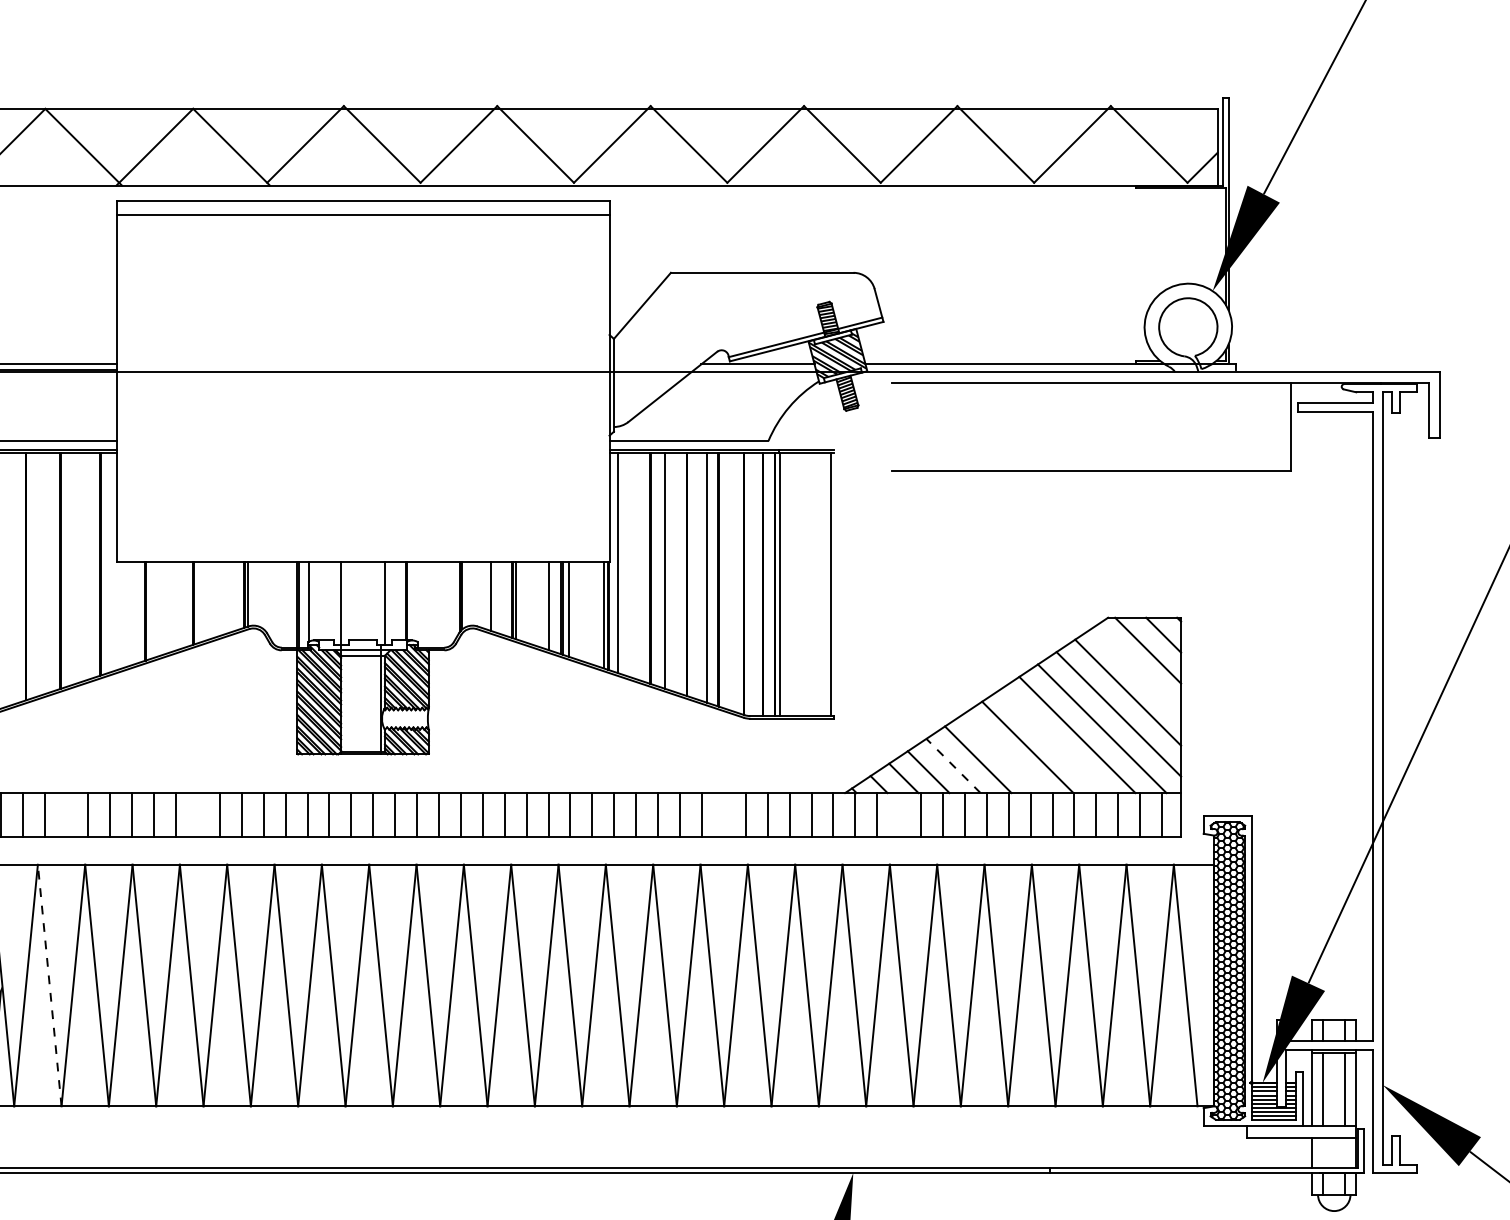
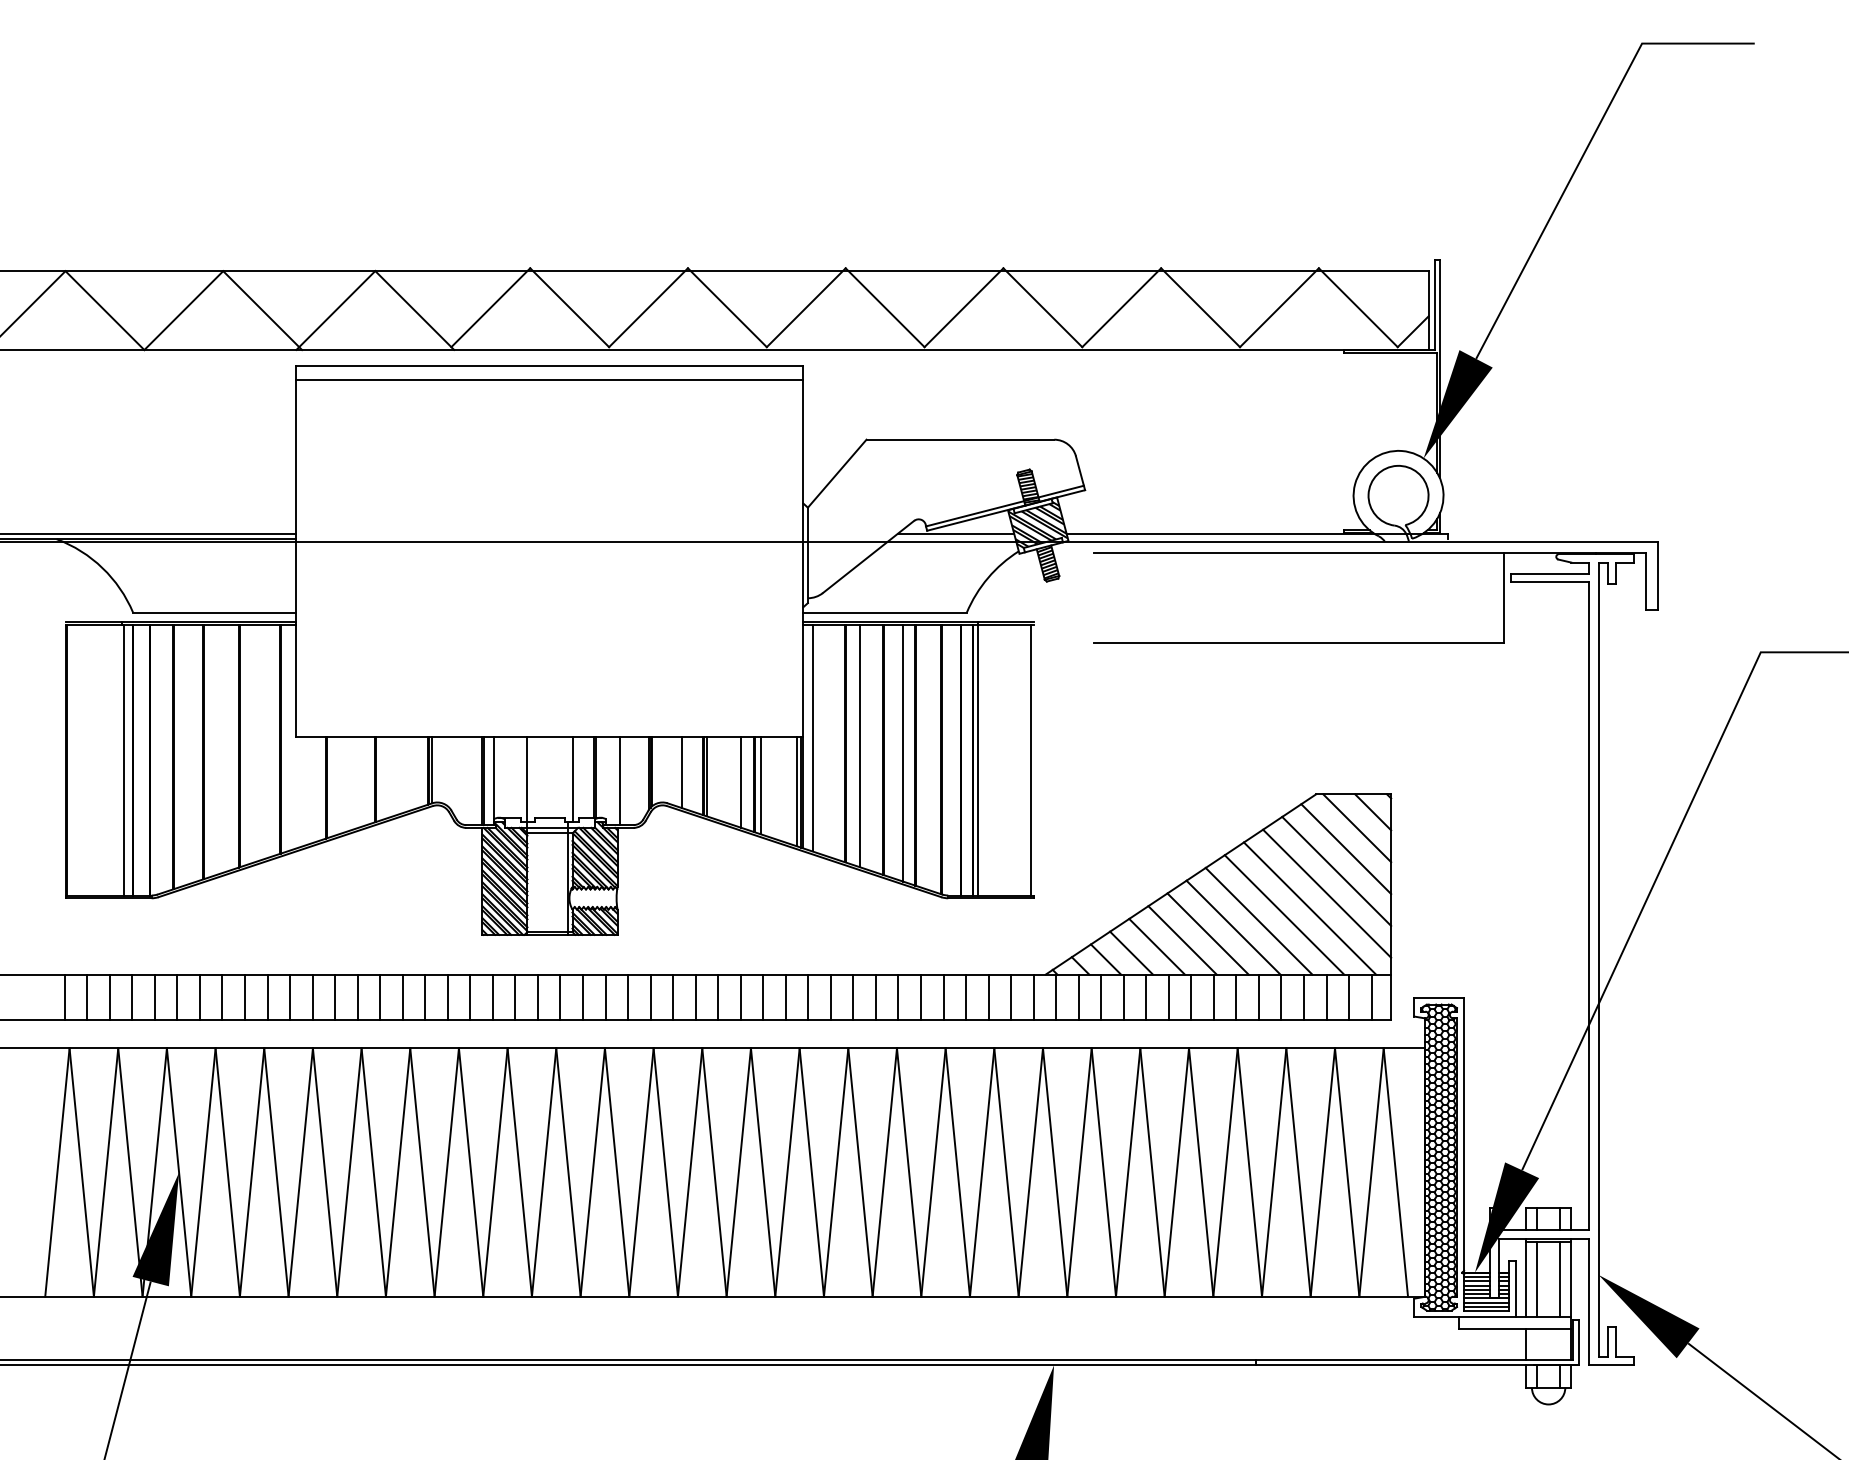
line: (431, 604) -> (620, 780), added
line: (1137, 671) -> (1346, 849), added
line: (1052, 740) -> (1258, 920), added
line: (1002, 753) -> (1207, 933), added
line: (952, 765) -> (1156, 946), dashed -> solid
line: (66, 814) -> (244, 996), added
line: (198, 814) -> (380, 996), added
line: (723, 814) -> (920, 996), added
line: (899, 814) -> (1101, 996), added
line: (49, 985) -> (227, 1172), dashed -> solid

